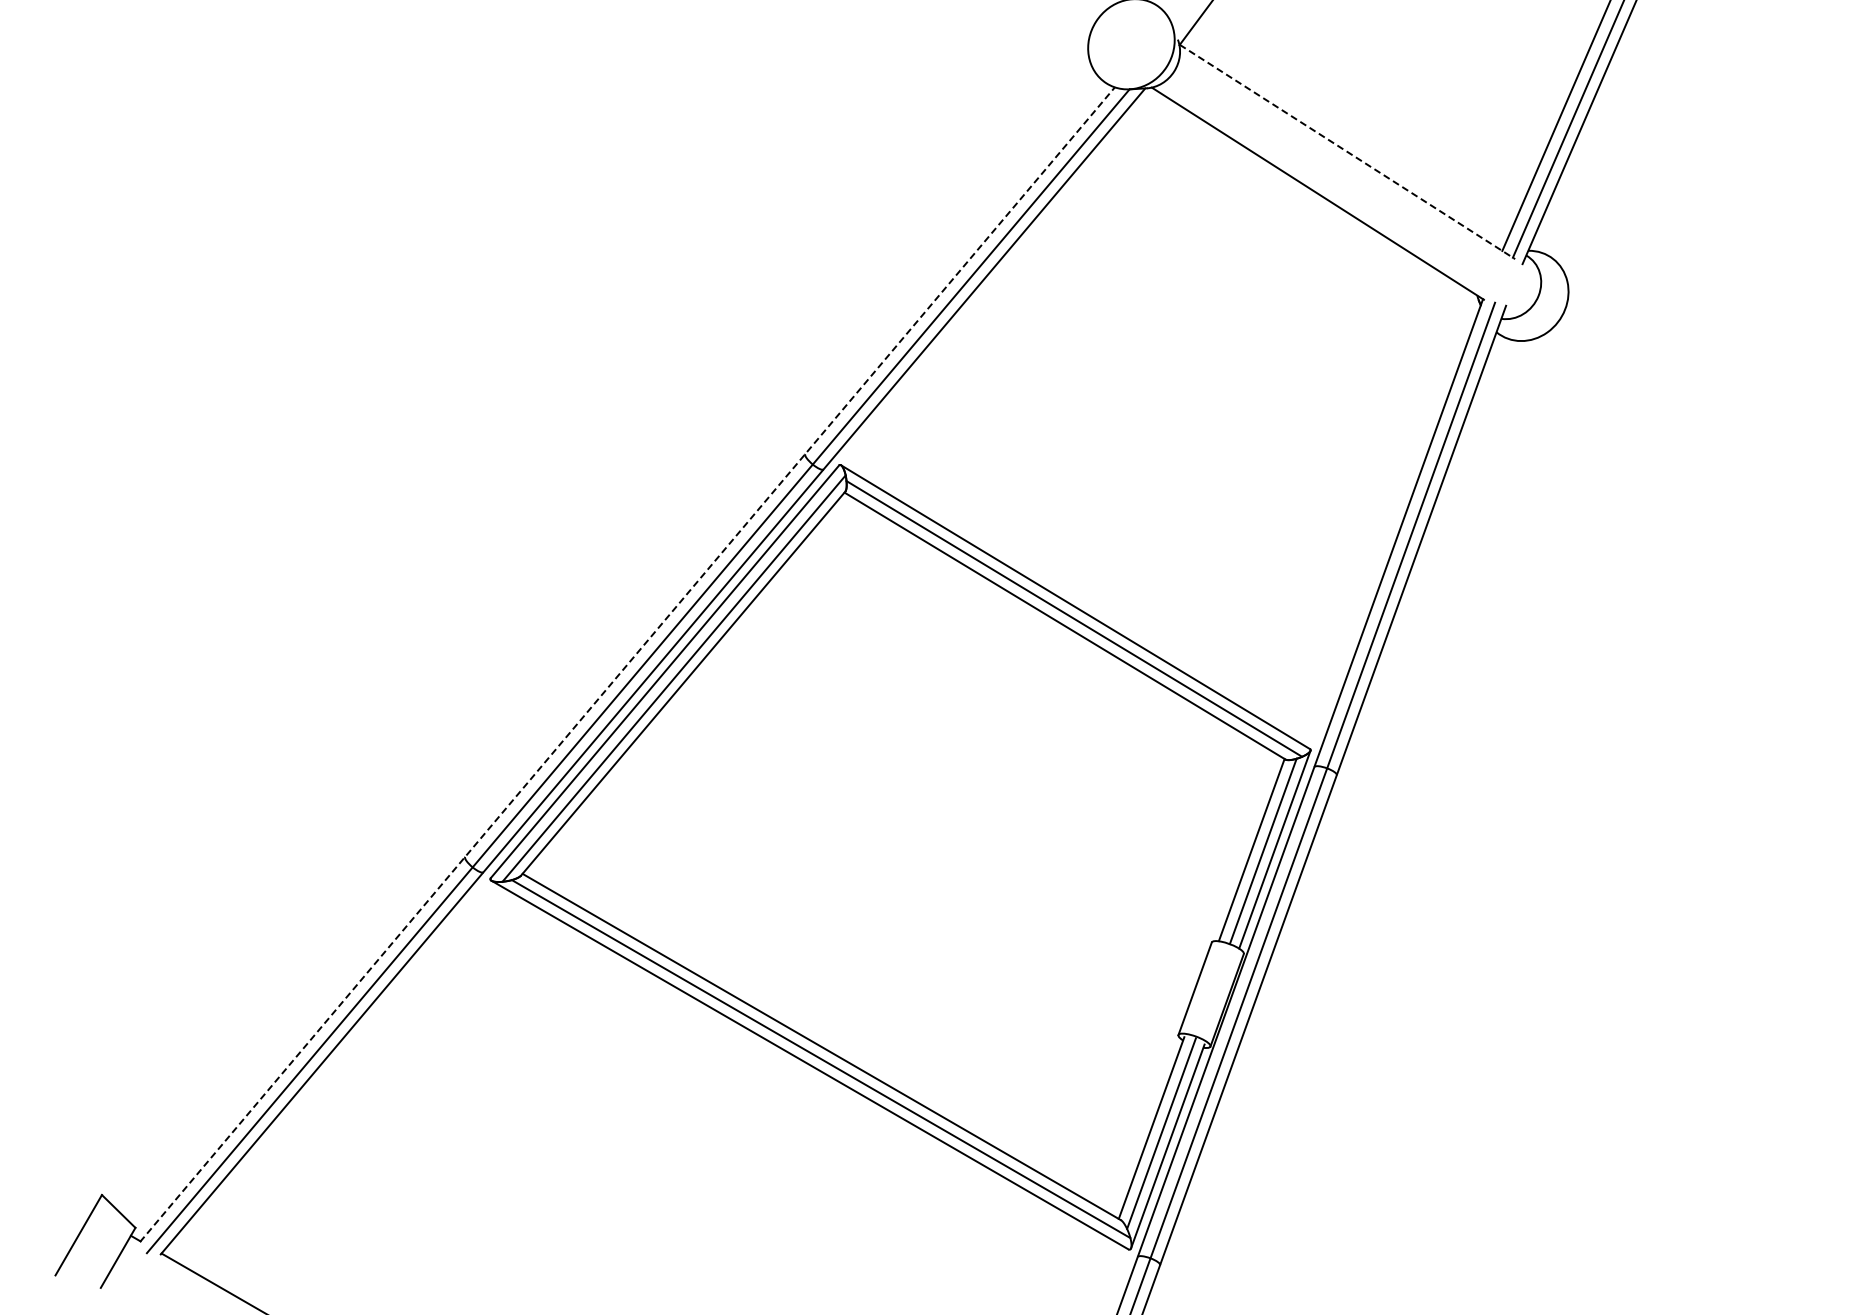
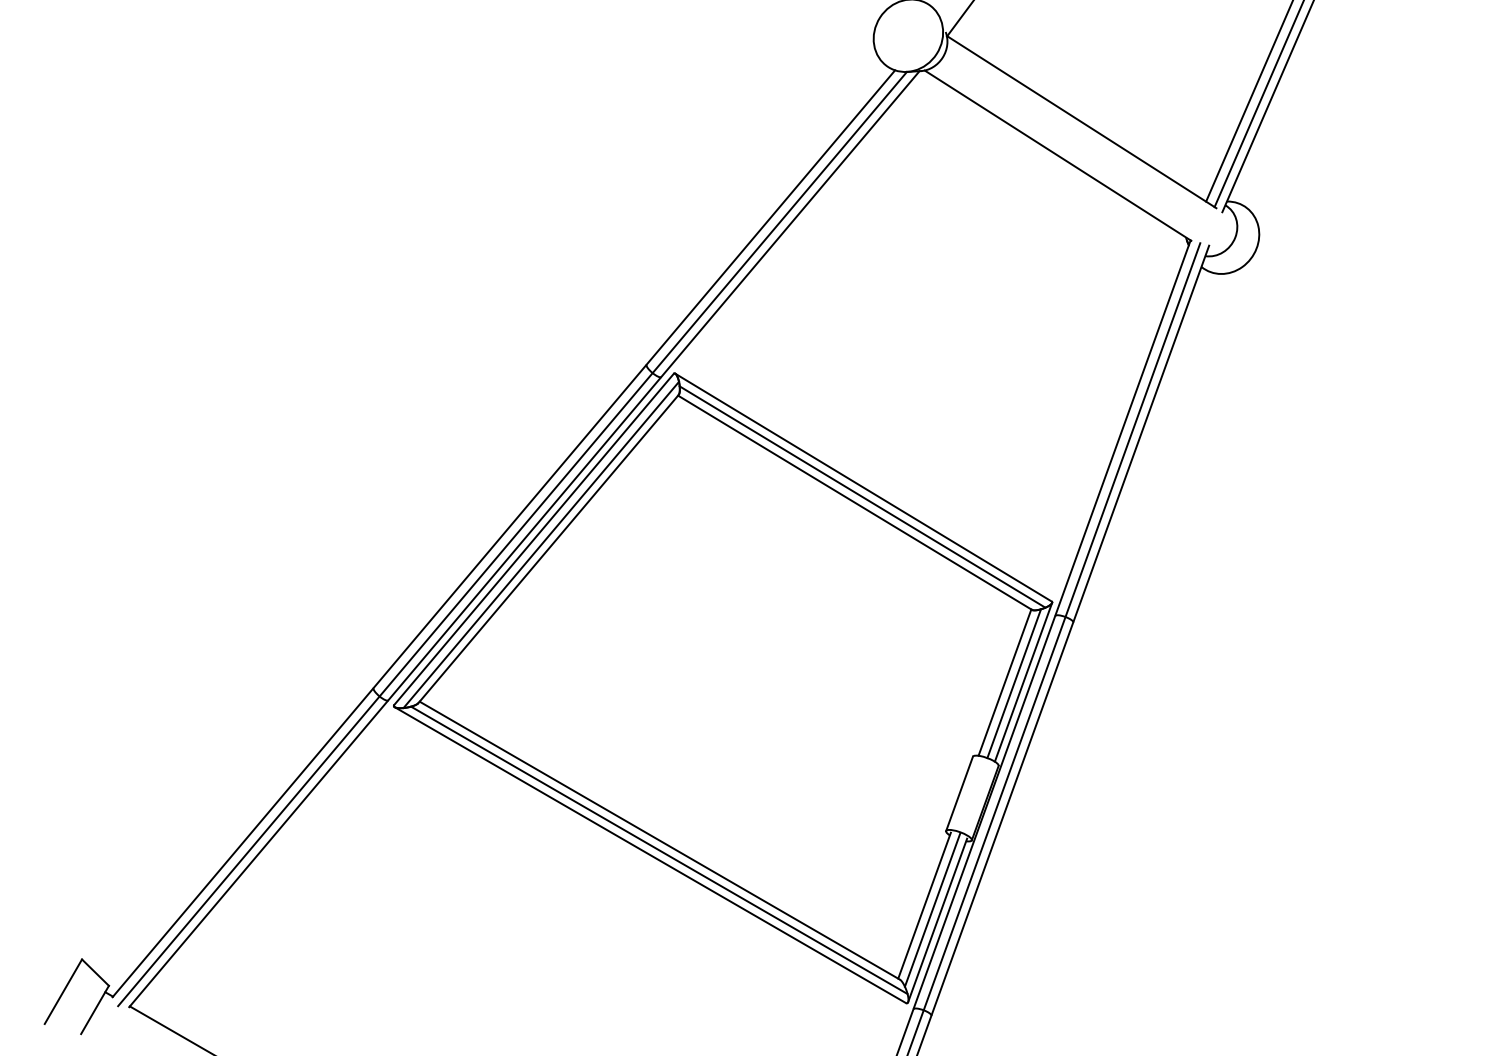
line: (1347, 151) -> (1081, 121), dashed -> solid
line: (627, 664) -> (503, 533), dashed -> solid

